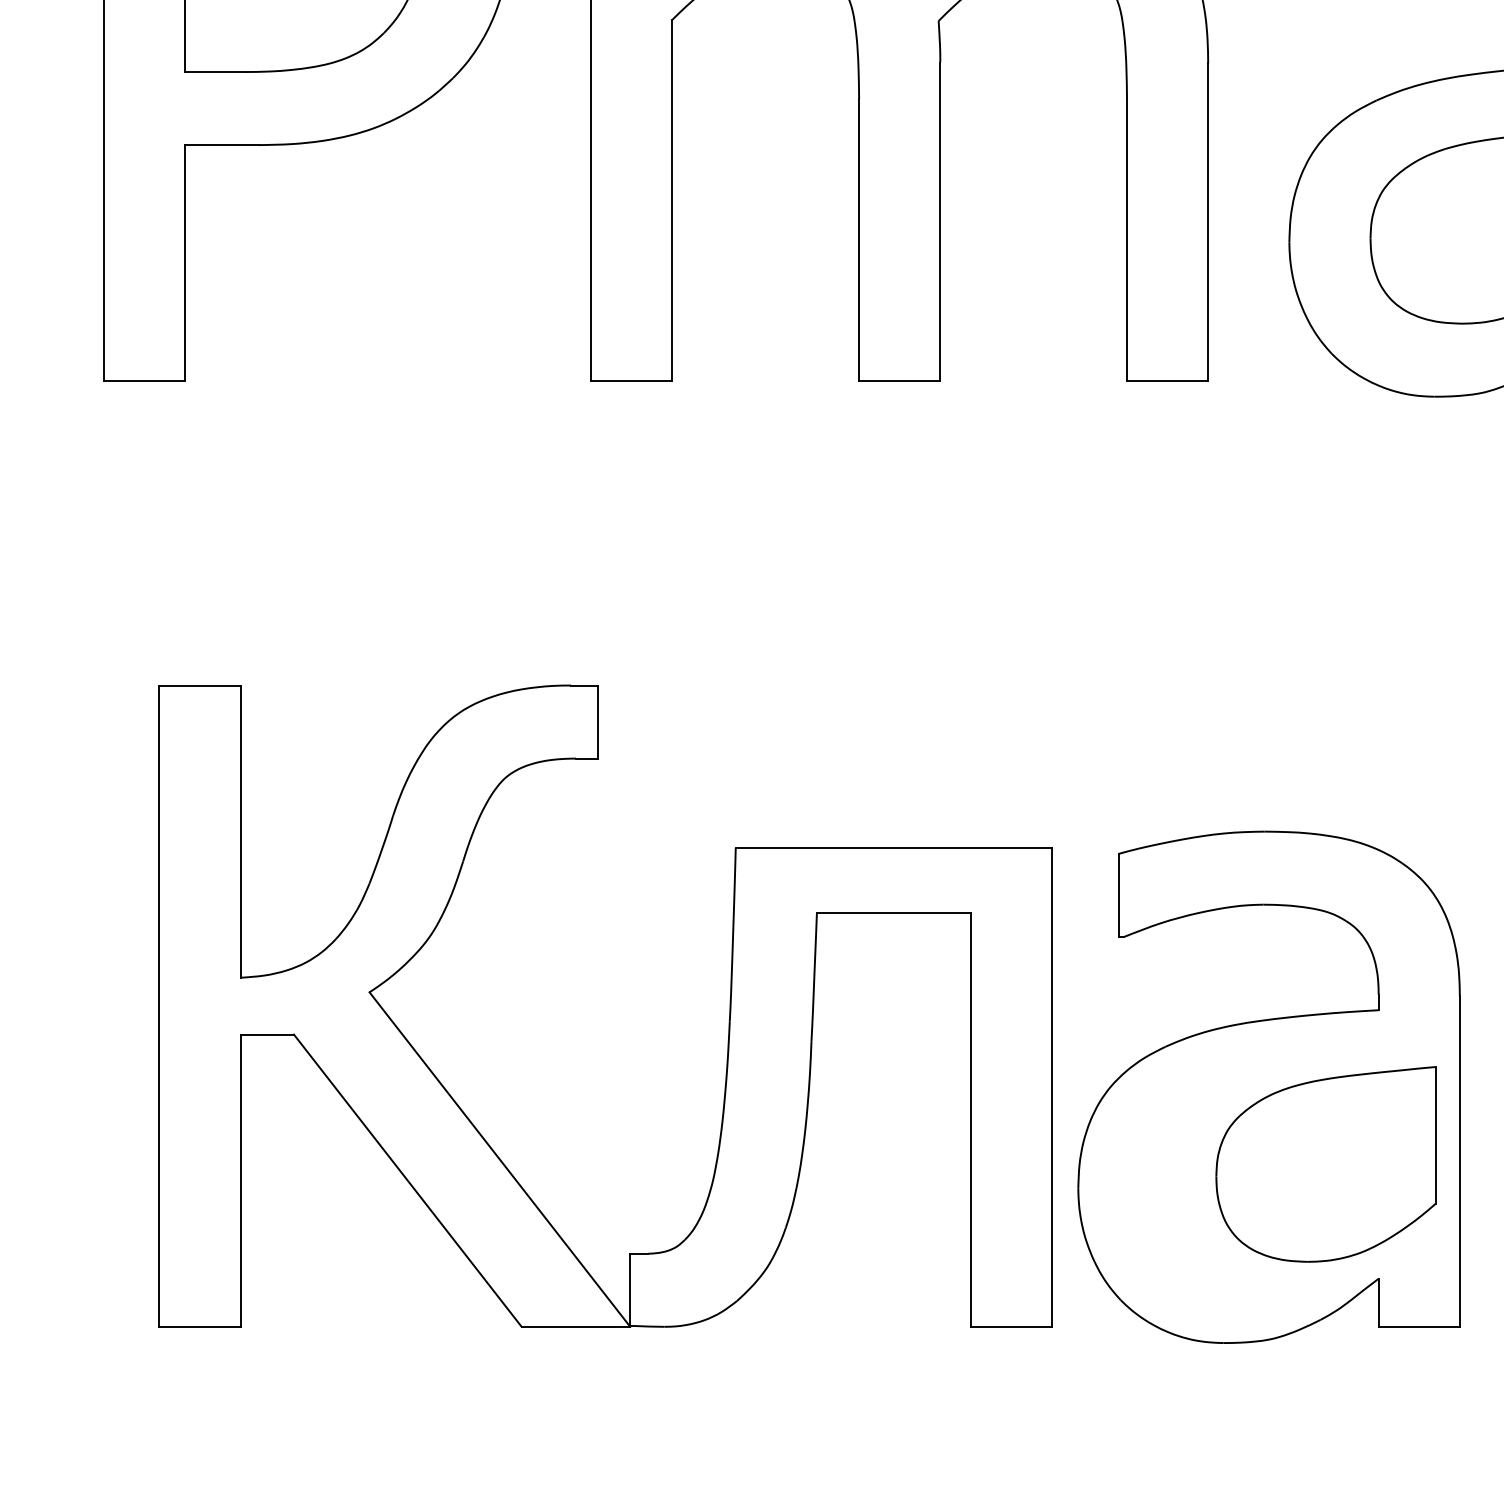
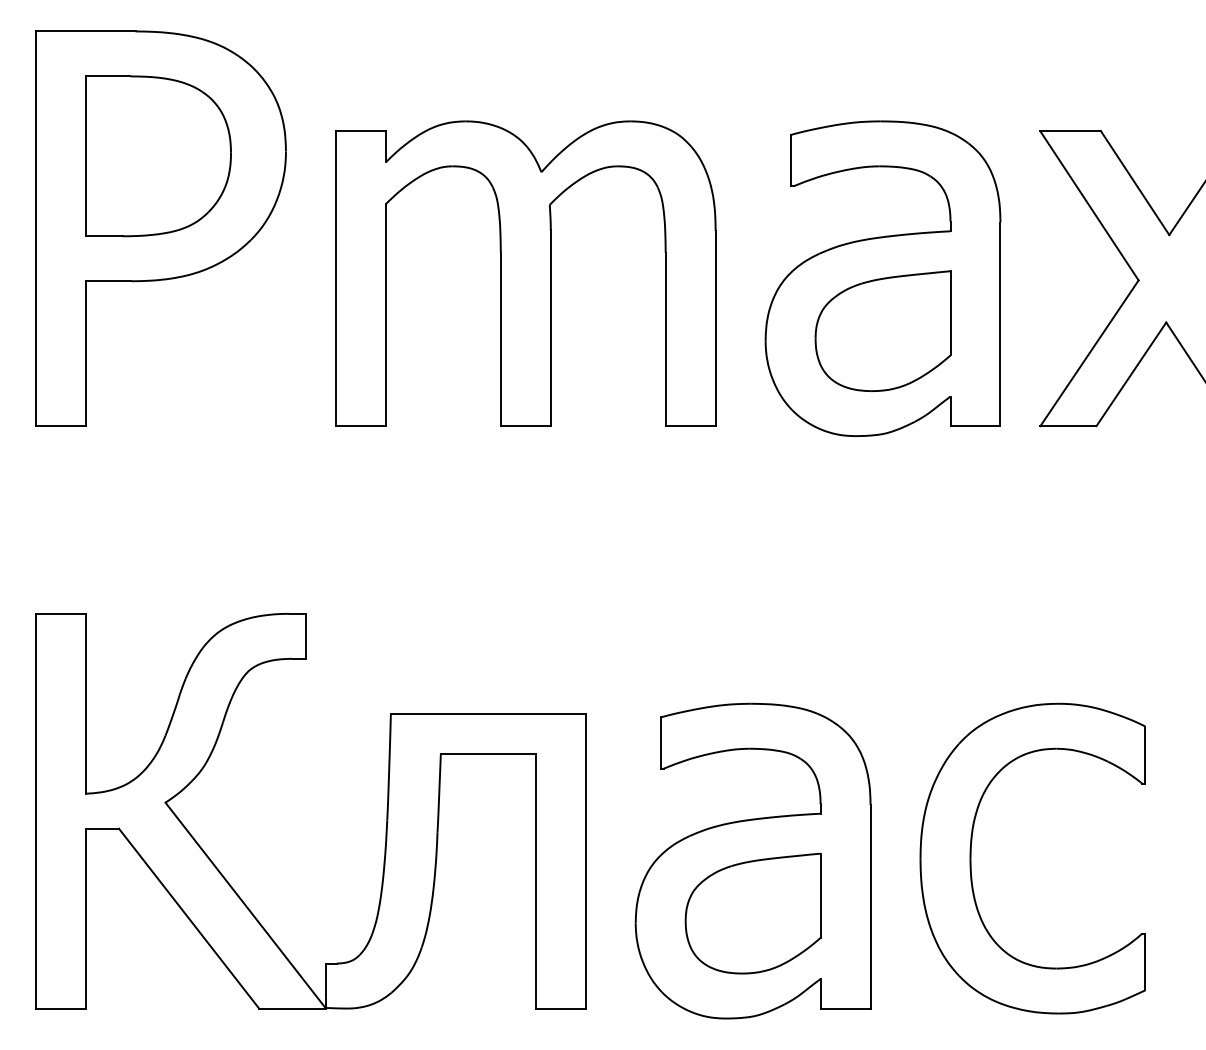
part: (728, 1006) -> (386, 811), moved
part: (1324, 1164) -> (752, 913), moved

